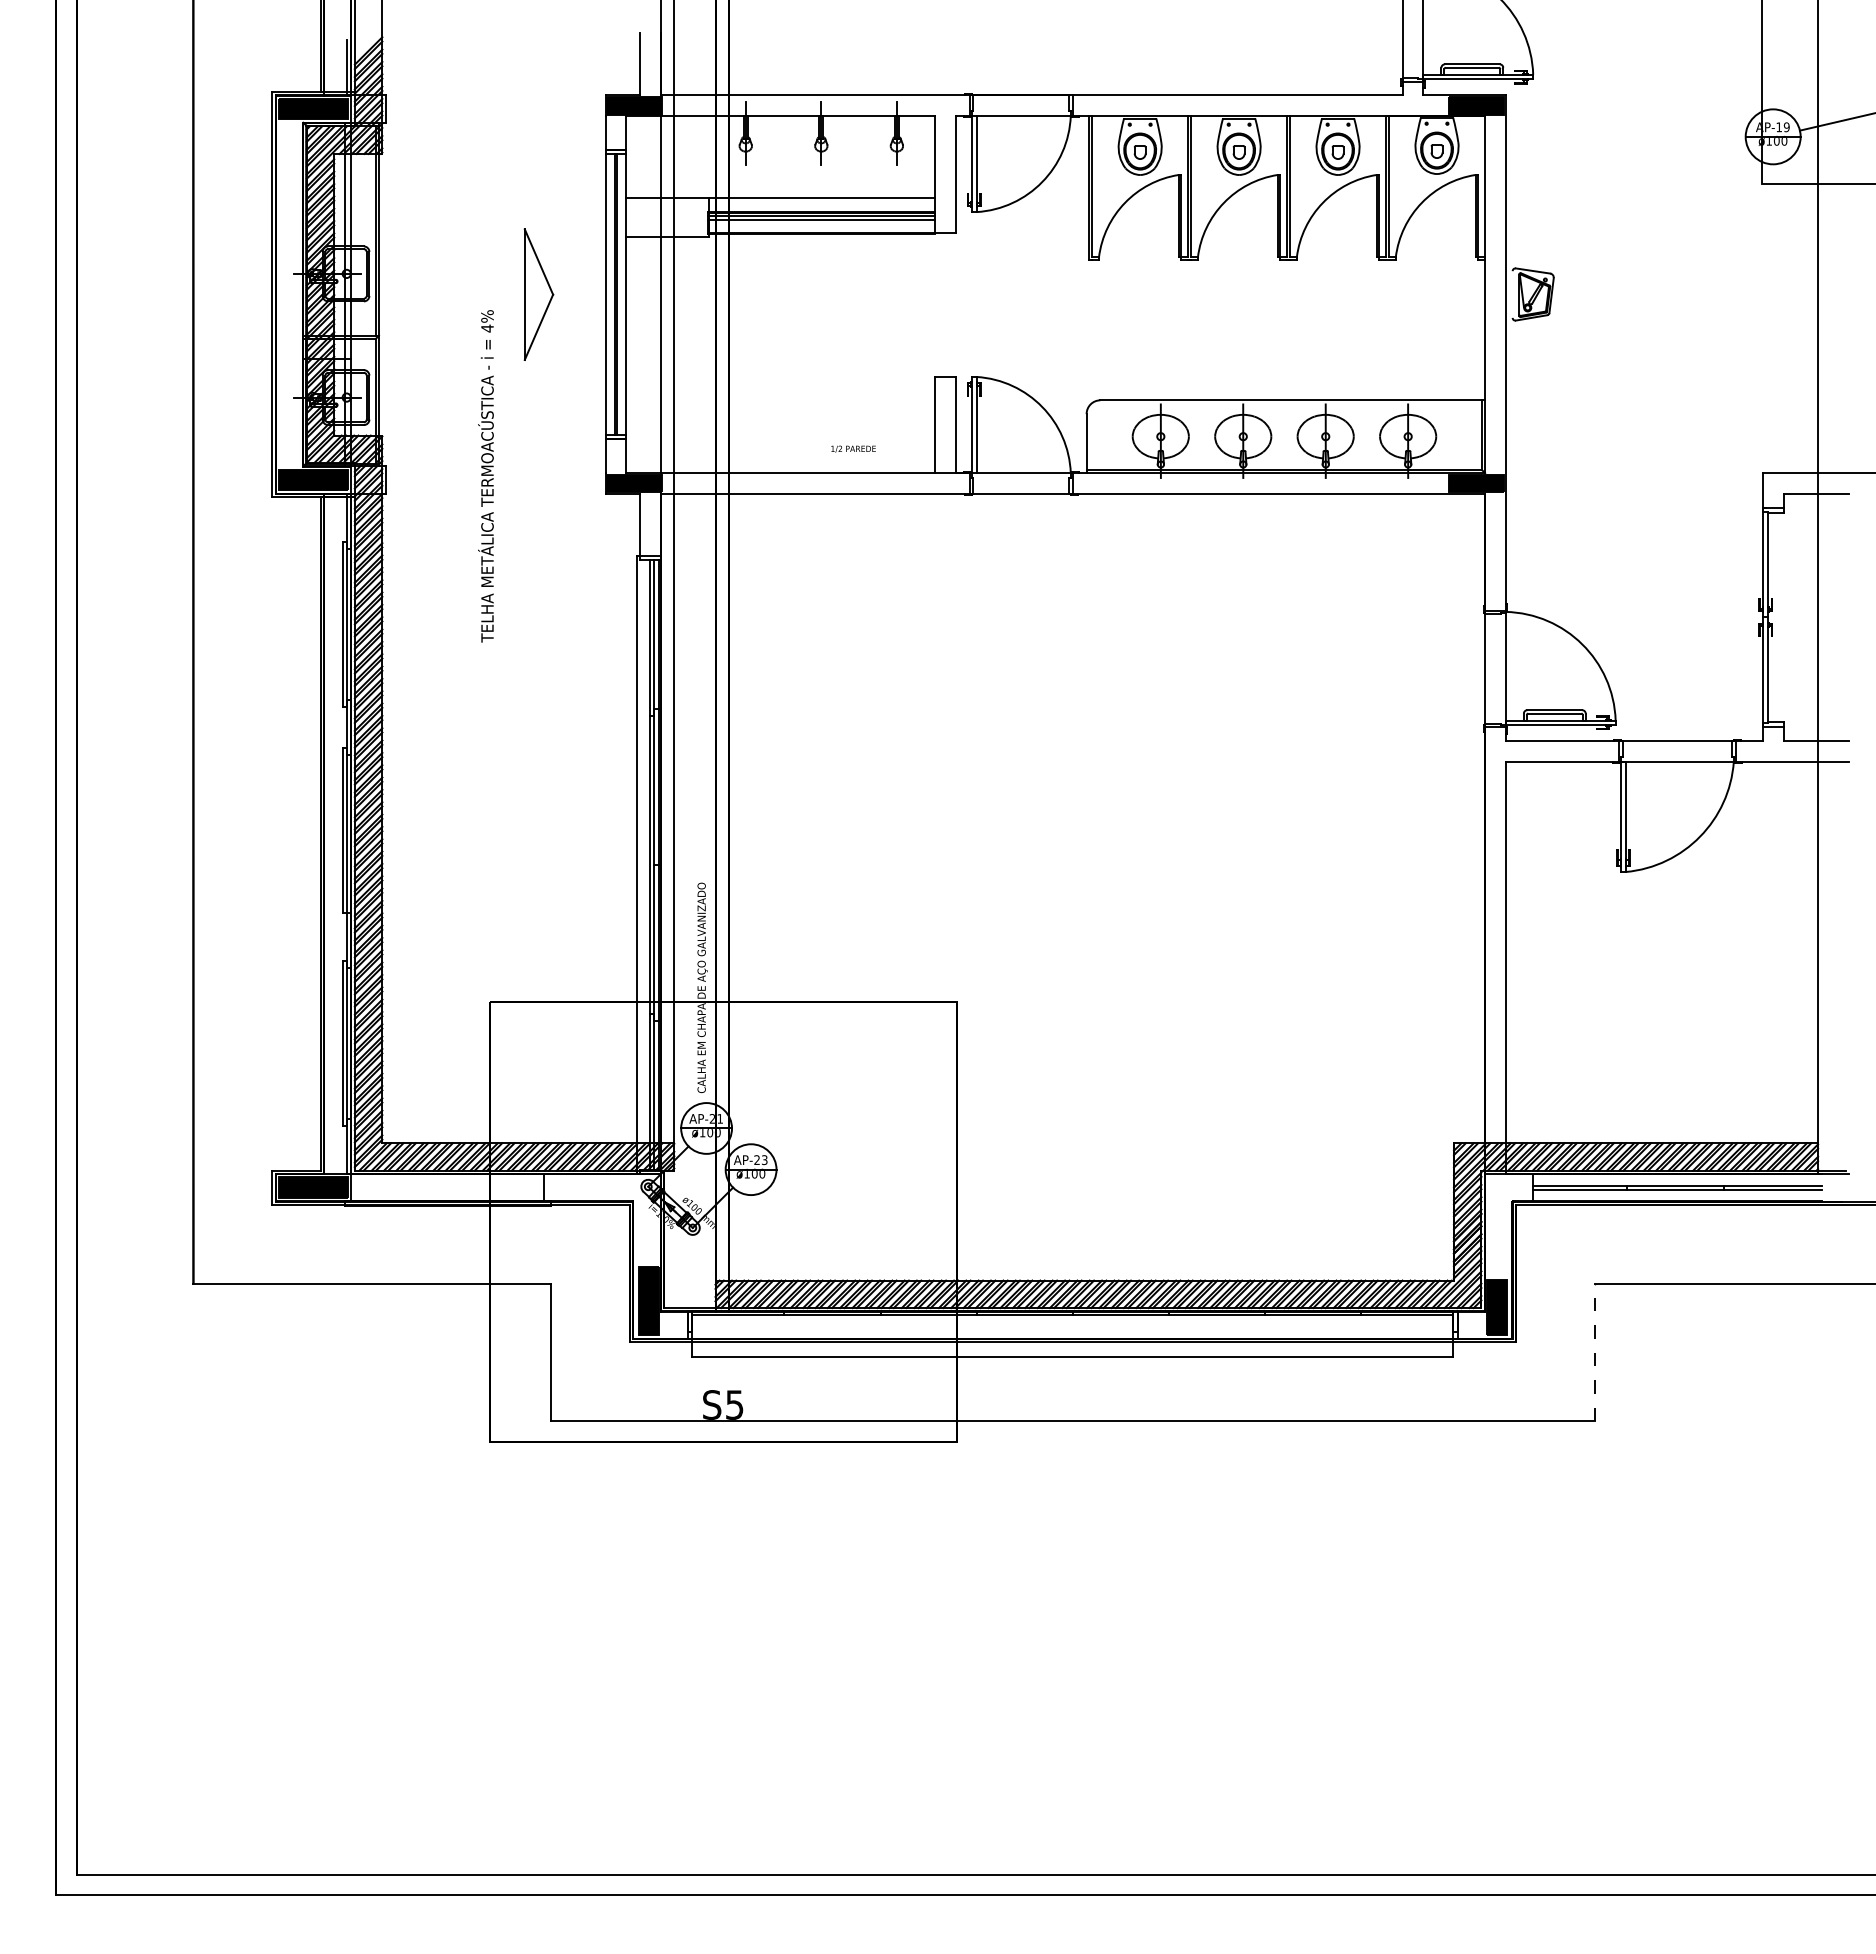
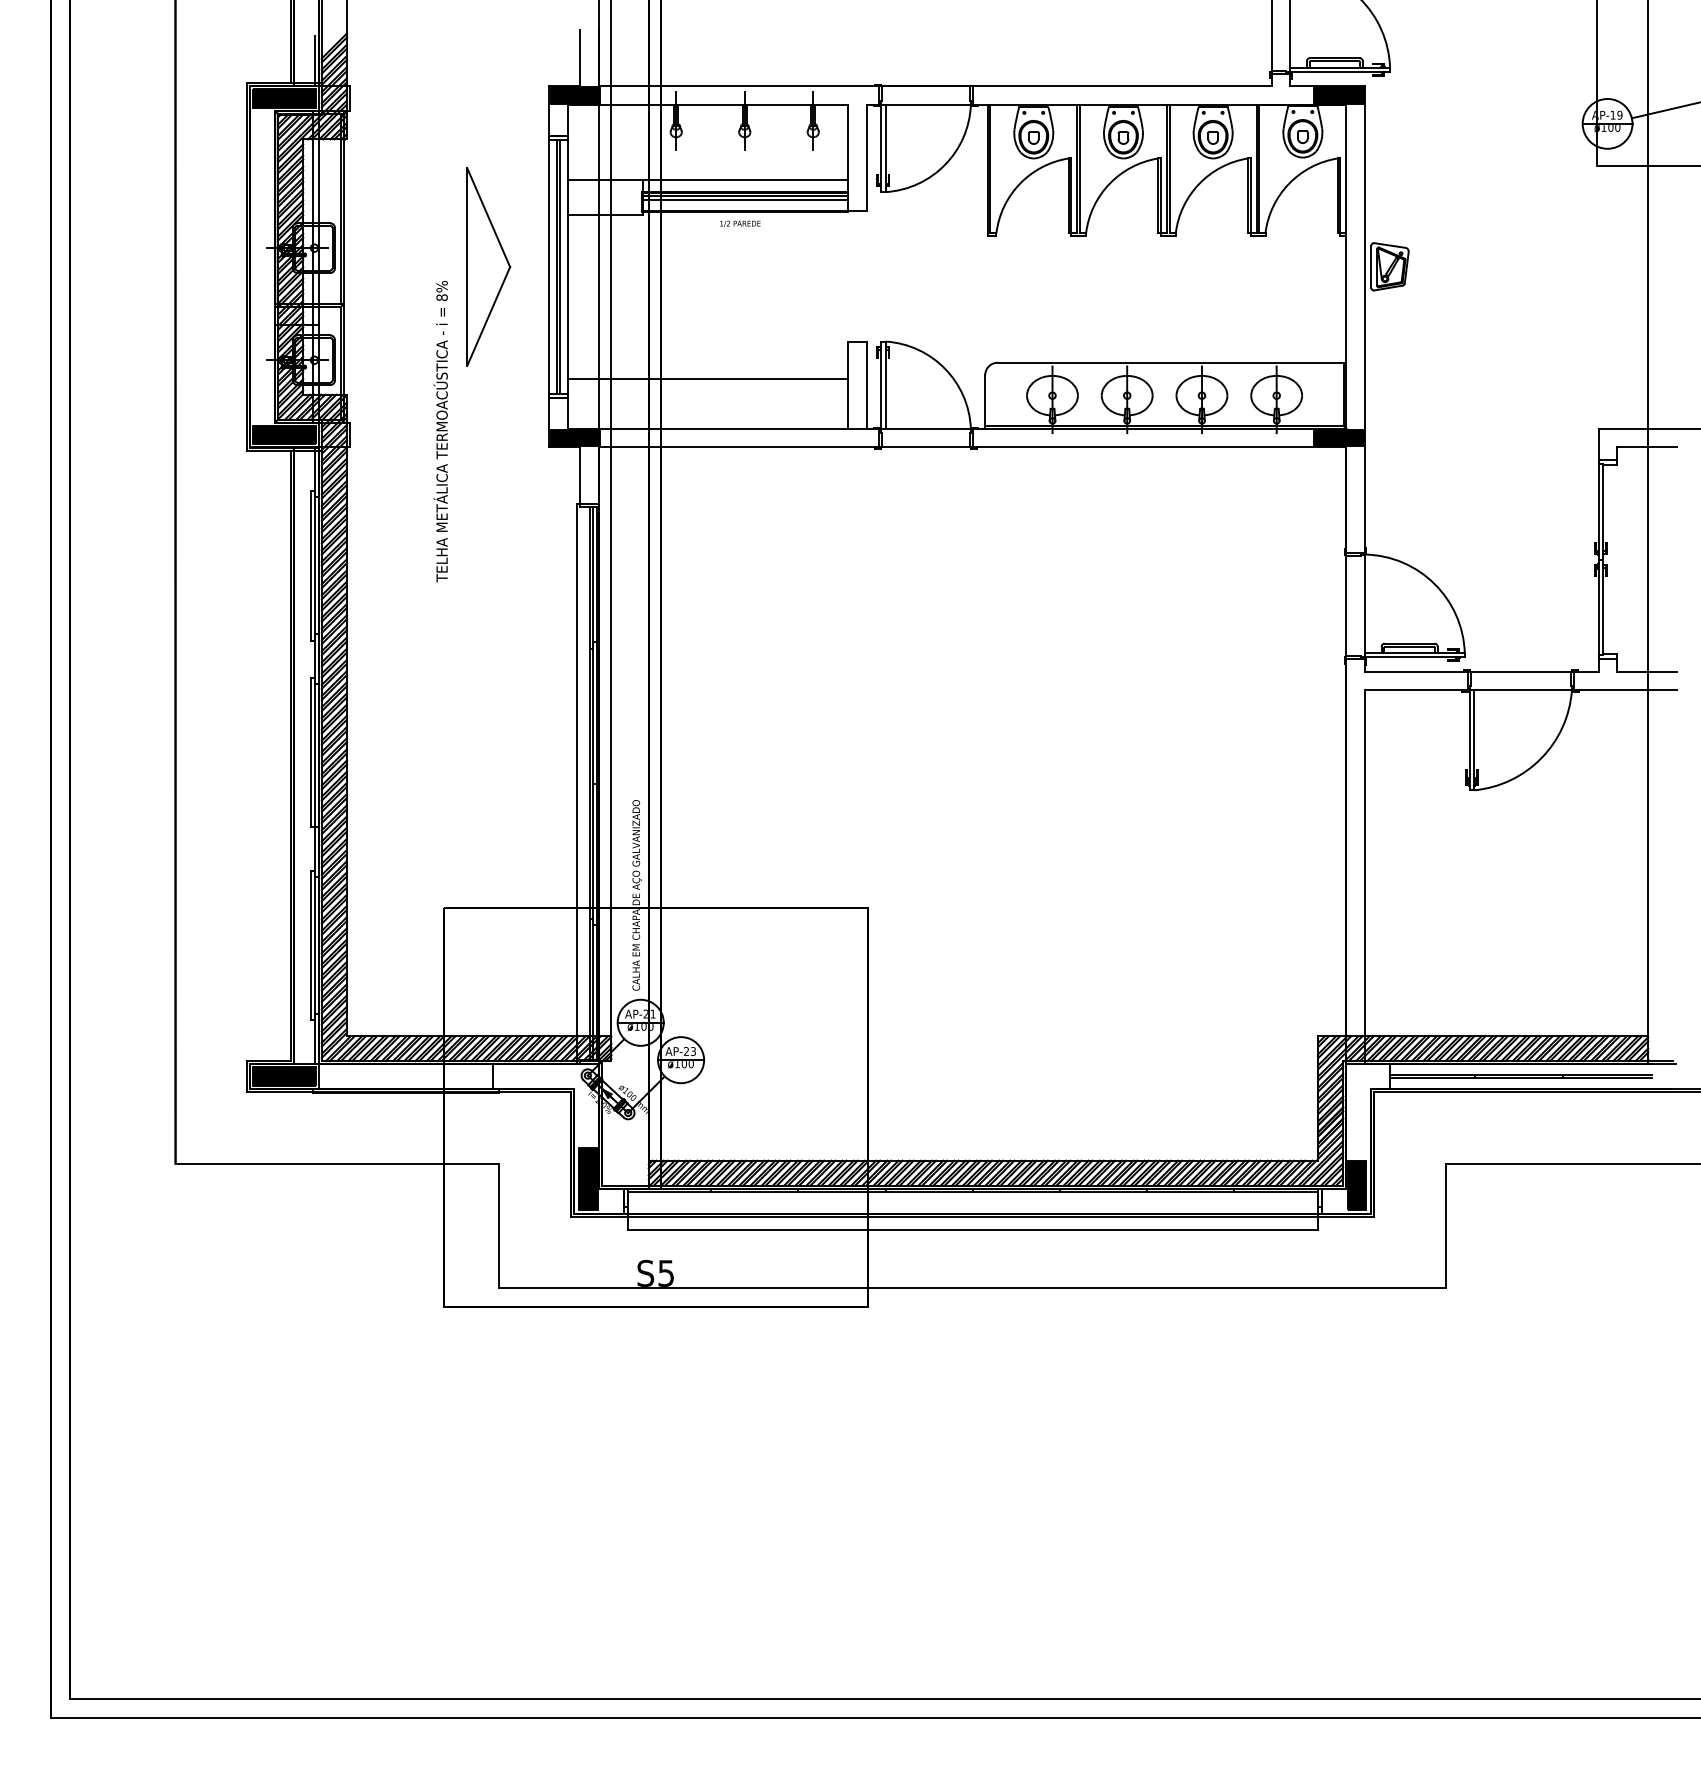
part: (538, 294) -> (488, 266), size x1.67
line: (1512, 294) -> (1371, 266), added
text: (487, 328) -> (442, 297), 4% -> 8%
line: (780, 418) -> (707, 379), added
text: (853, 448) -> (740, 223), moved
line: (1595, 1352) -> (1446, 1225), dashed -> solid

